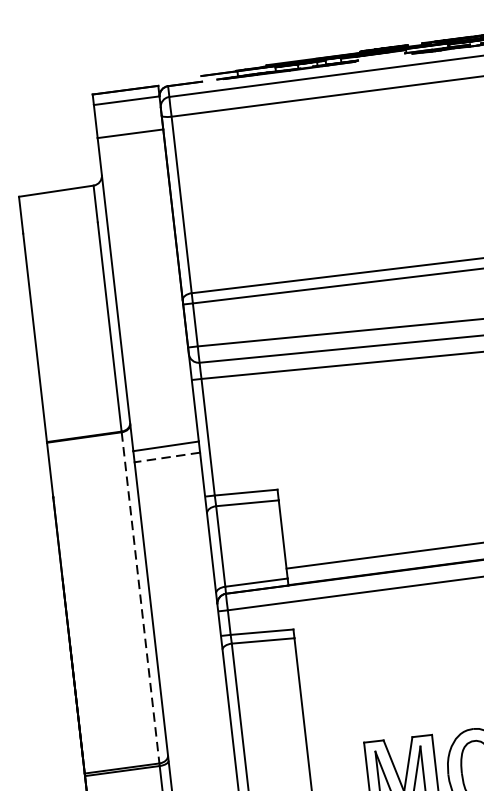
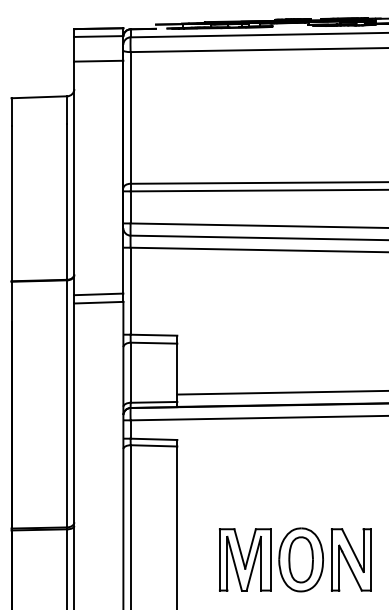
line: (166, 457) -> (98, 302), dashed -> solid
line: (140, 597) -> (67, 403), dashed -> solid

